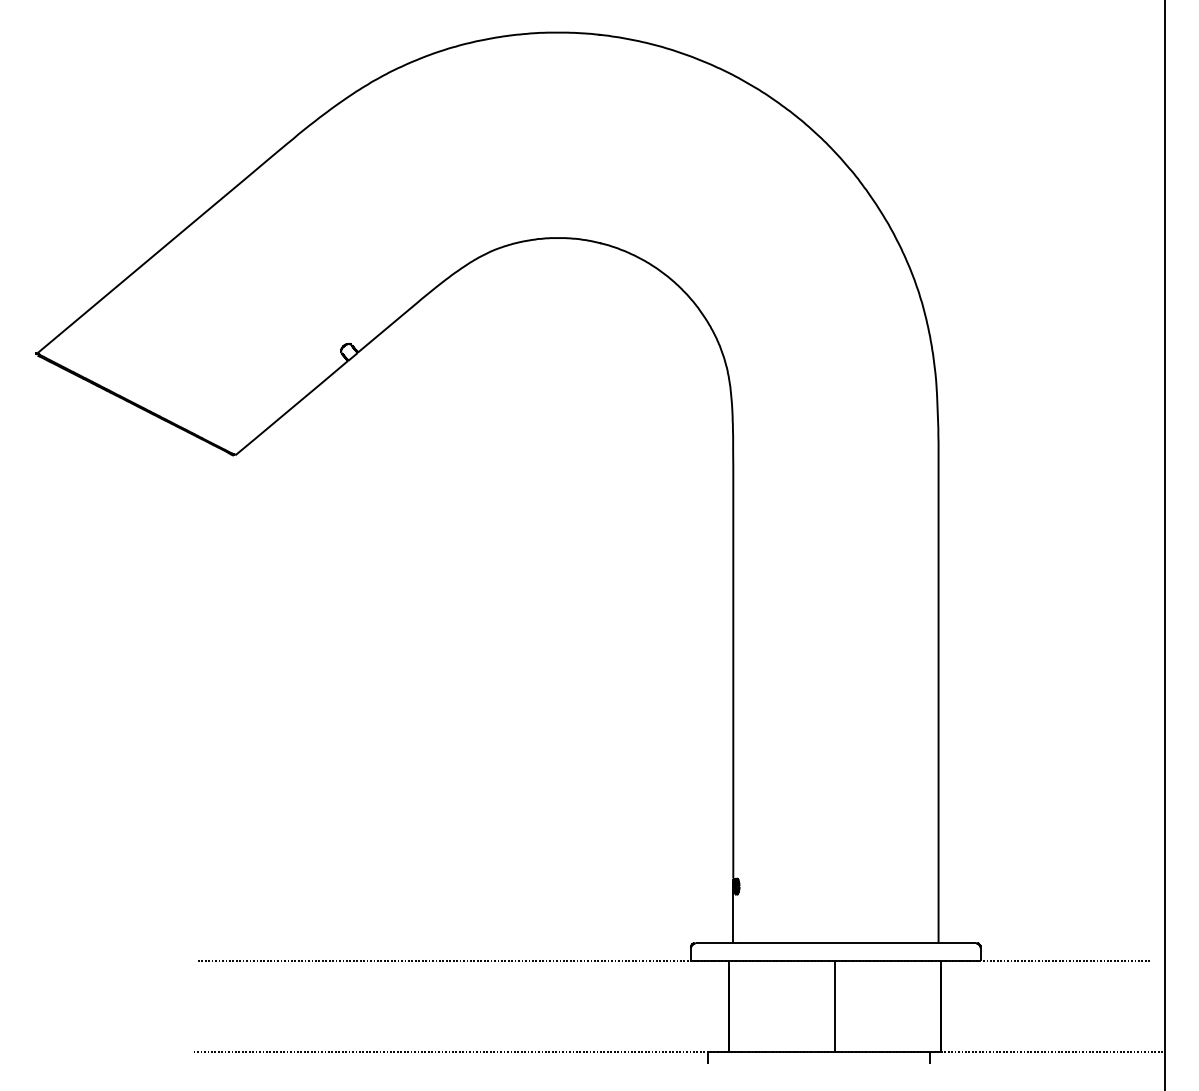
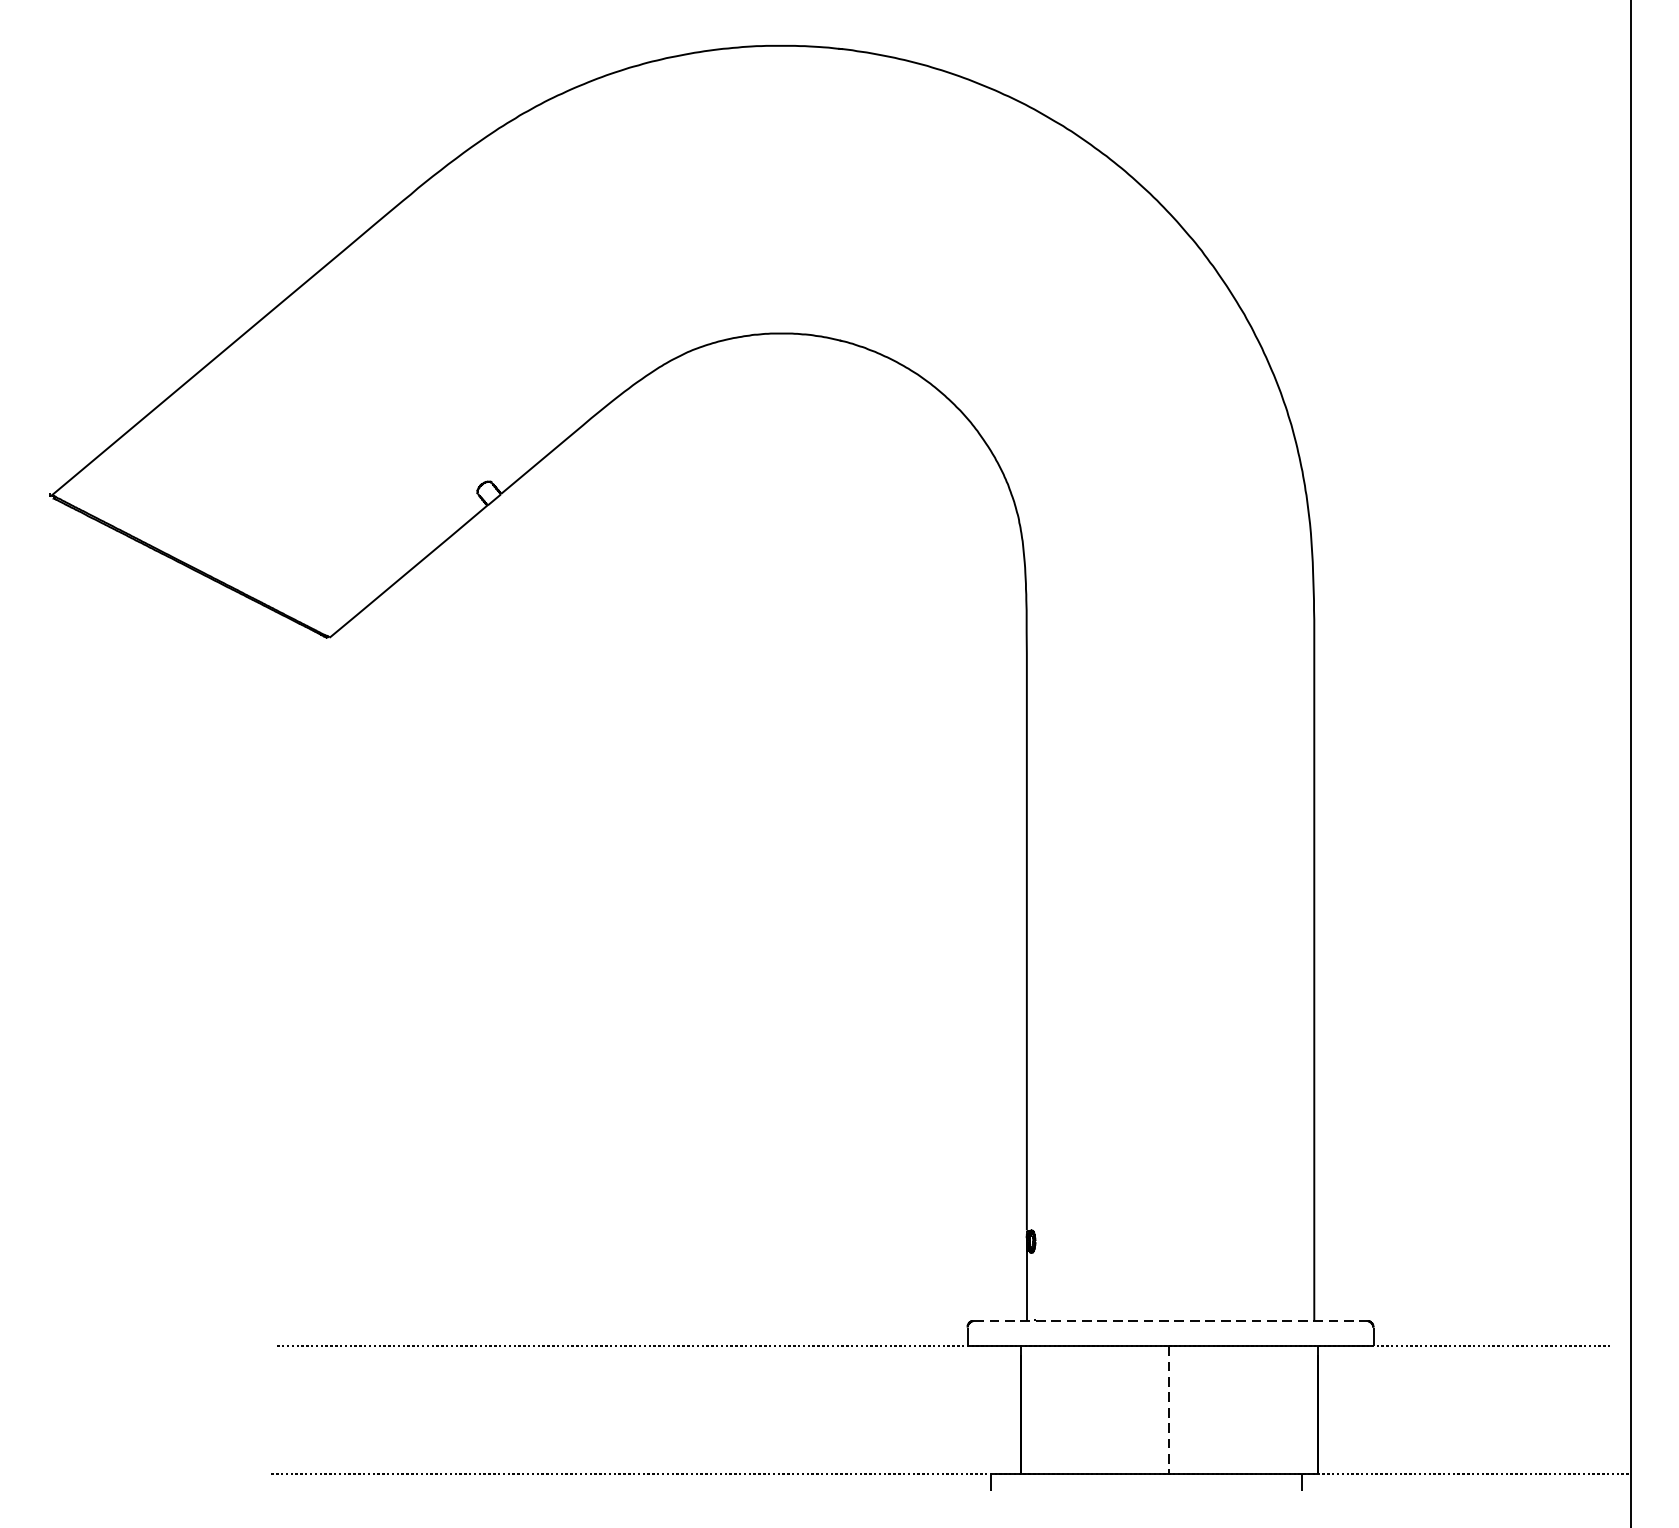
line: (836, 943) -> (1171, 1321), solid -> dashed
line: (834, 1007) -> (1168, 1410), solid -> dashed

